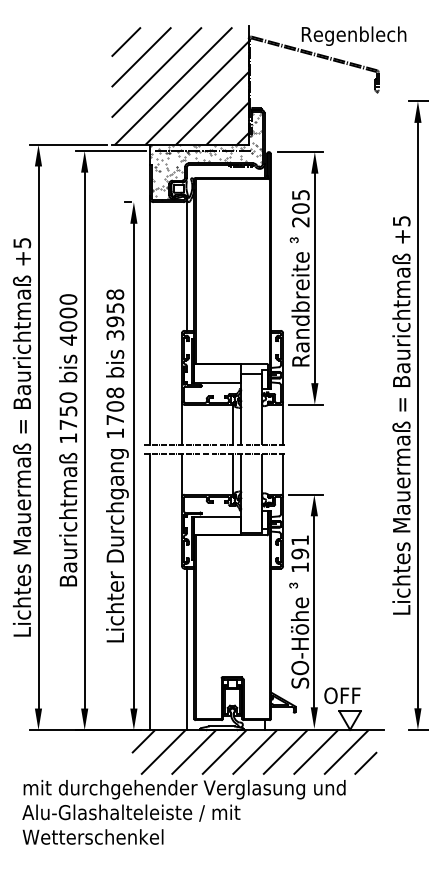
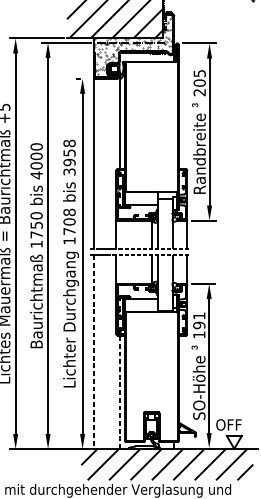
line: (150, 592) -> (94, 352), solid -> dashed
line: (186, 648) -> (119, 391), solid -> dashed

